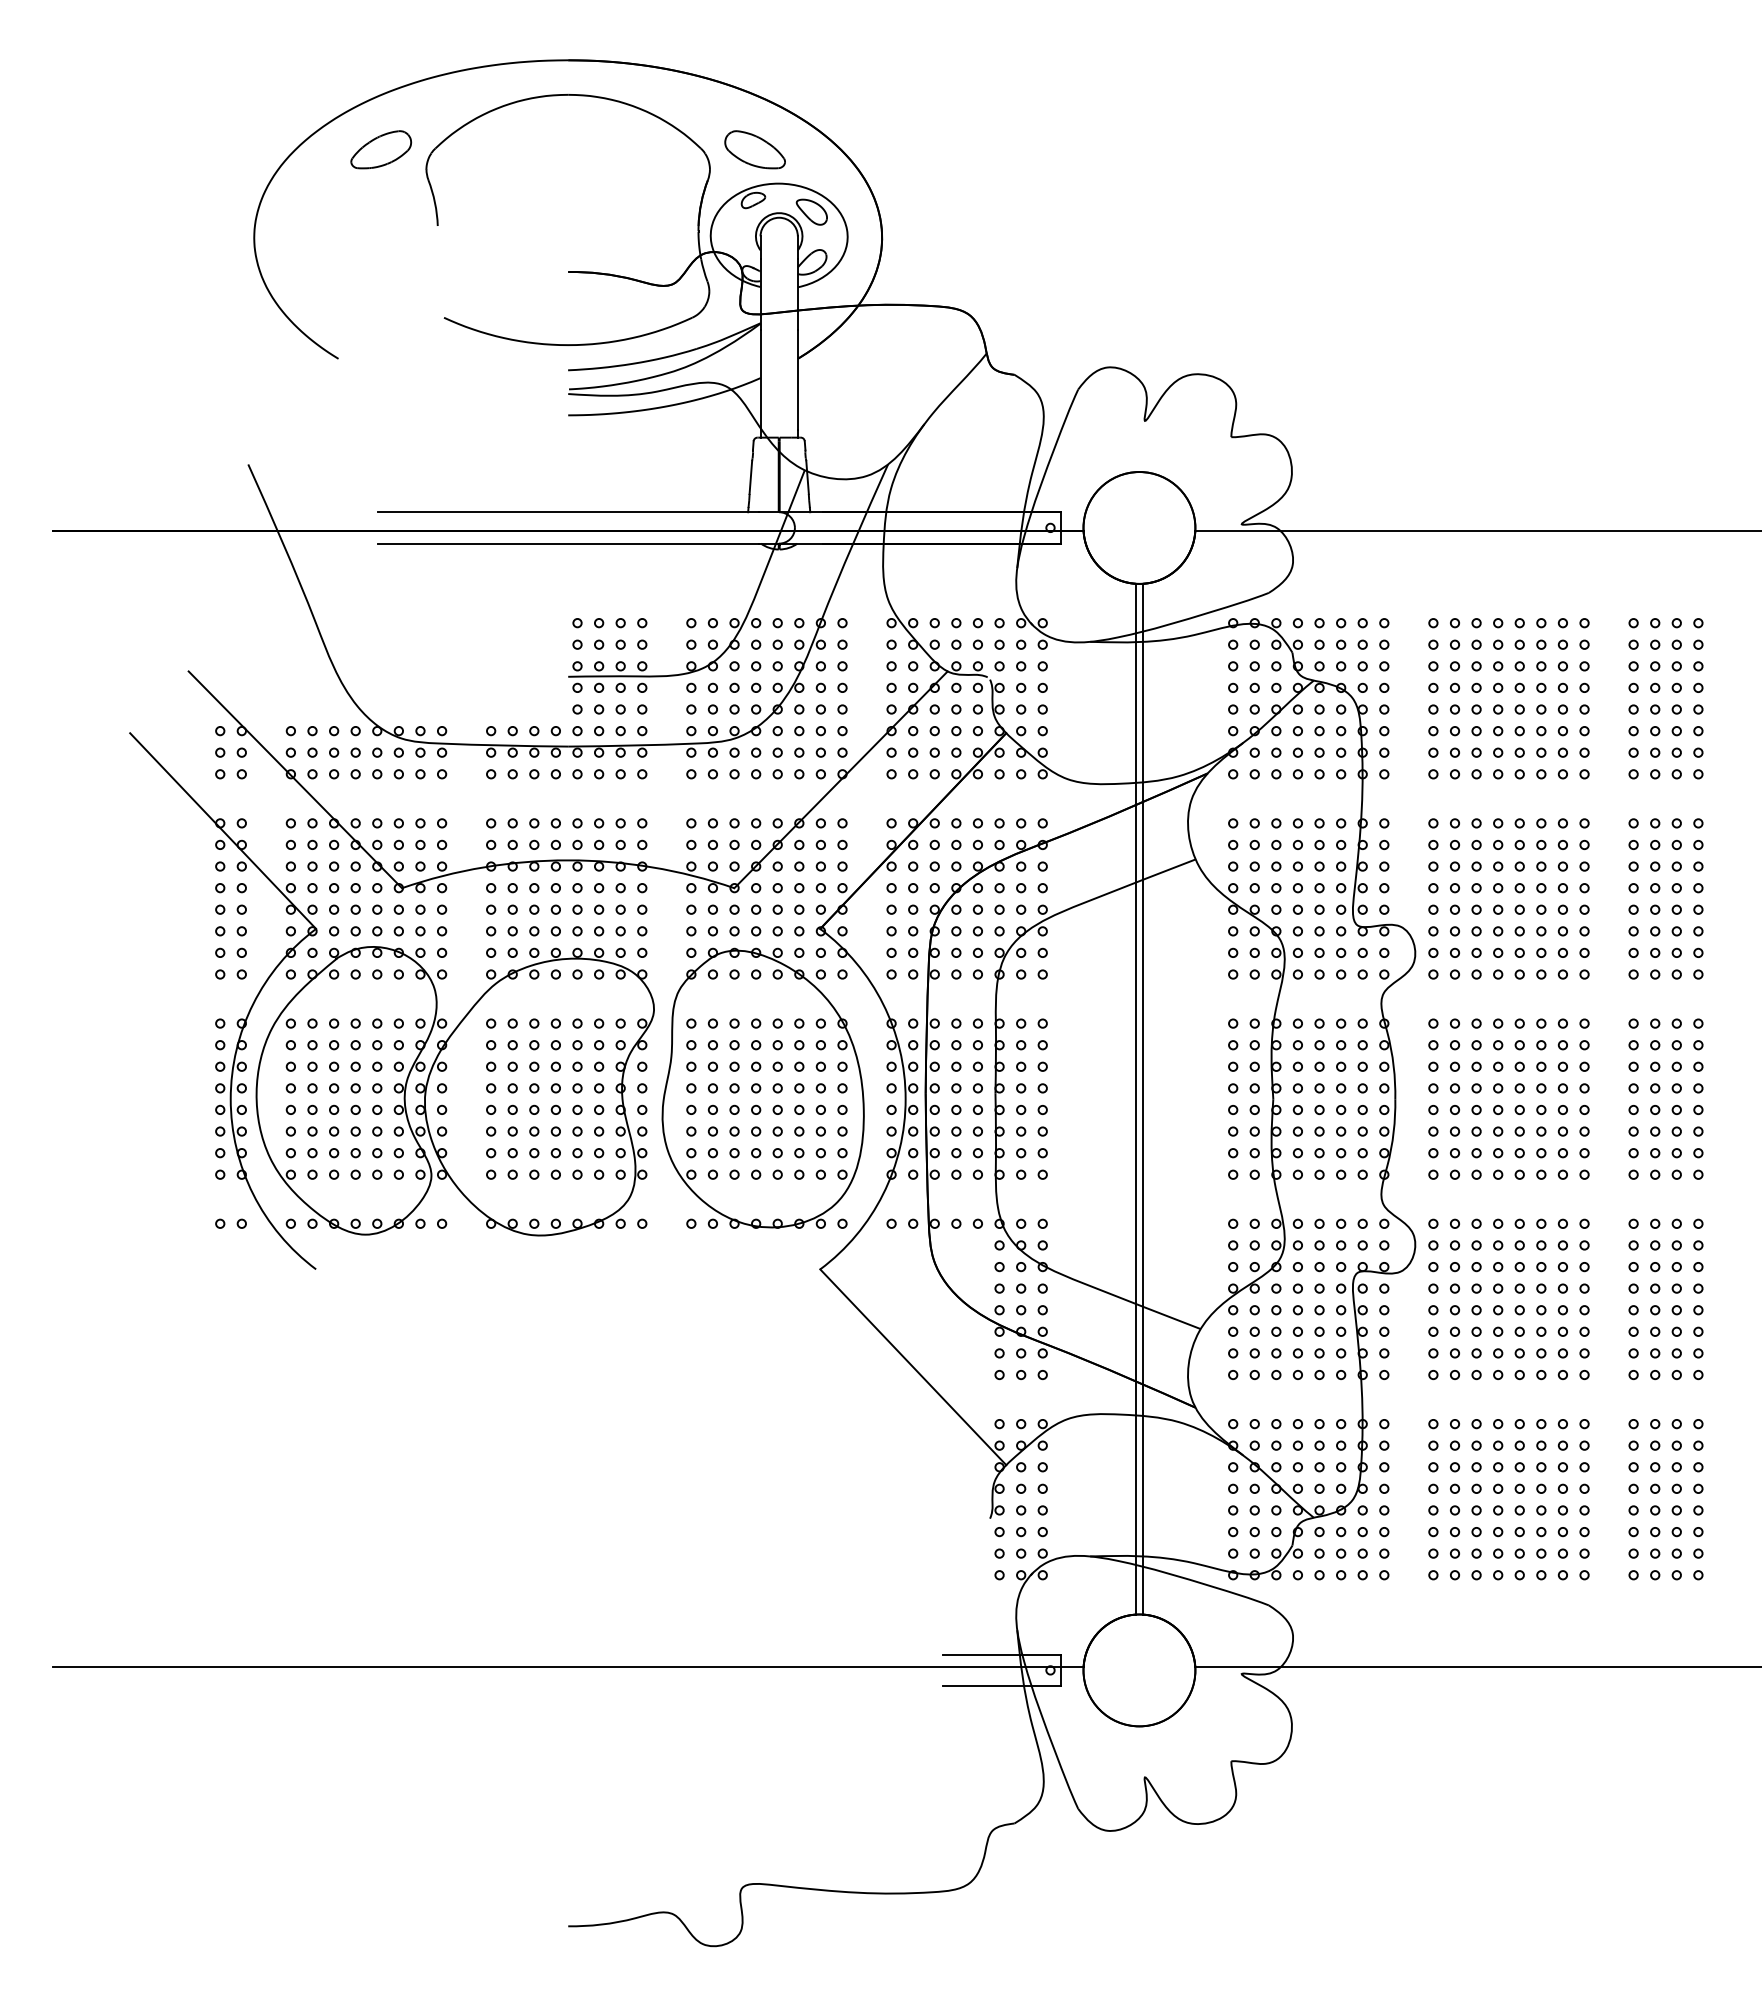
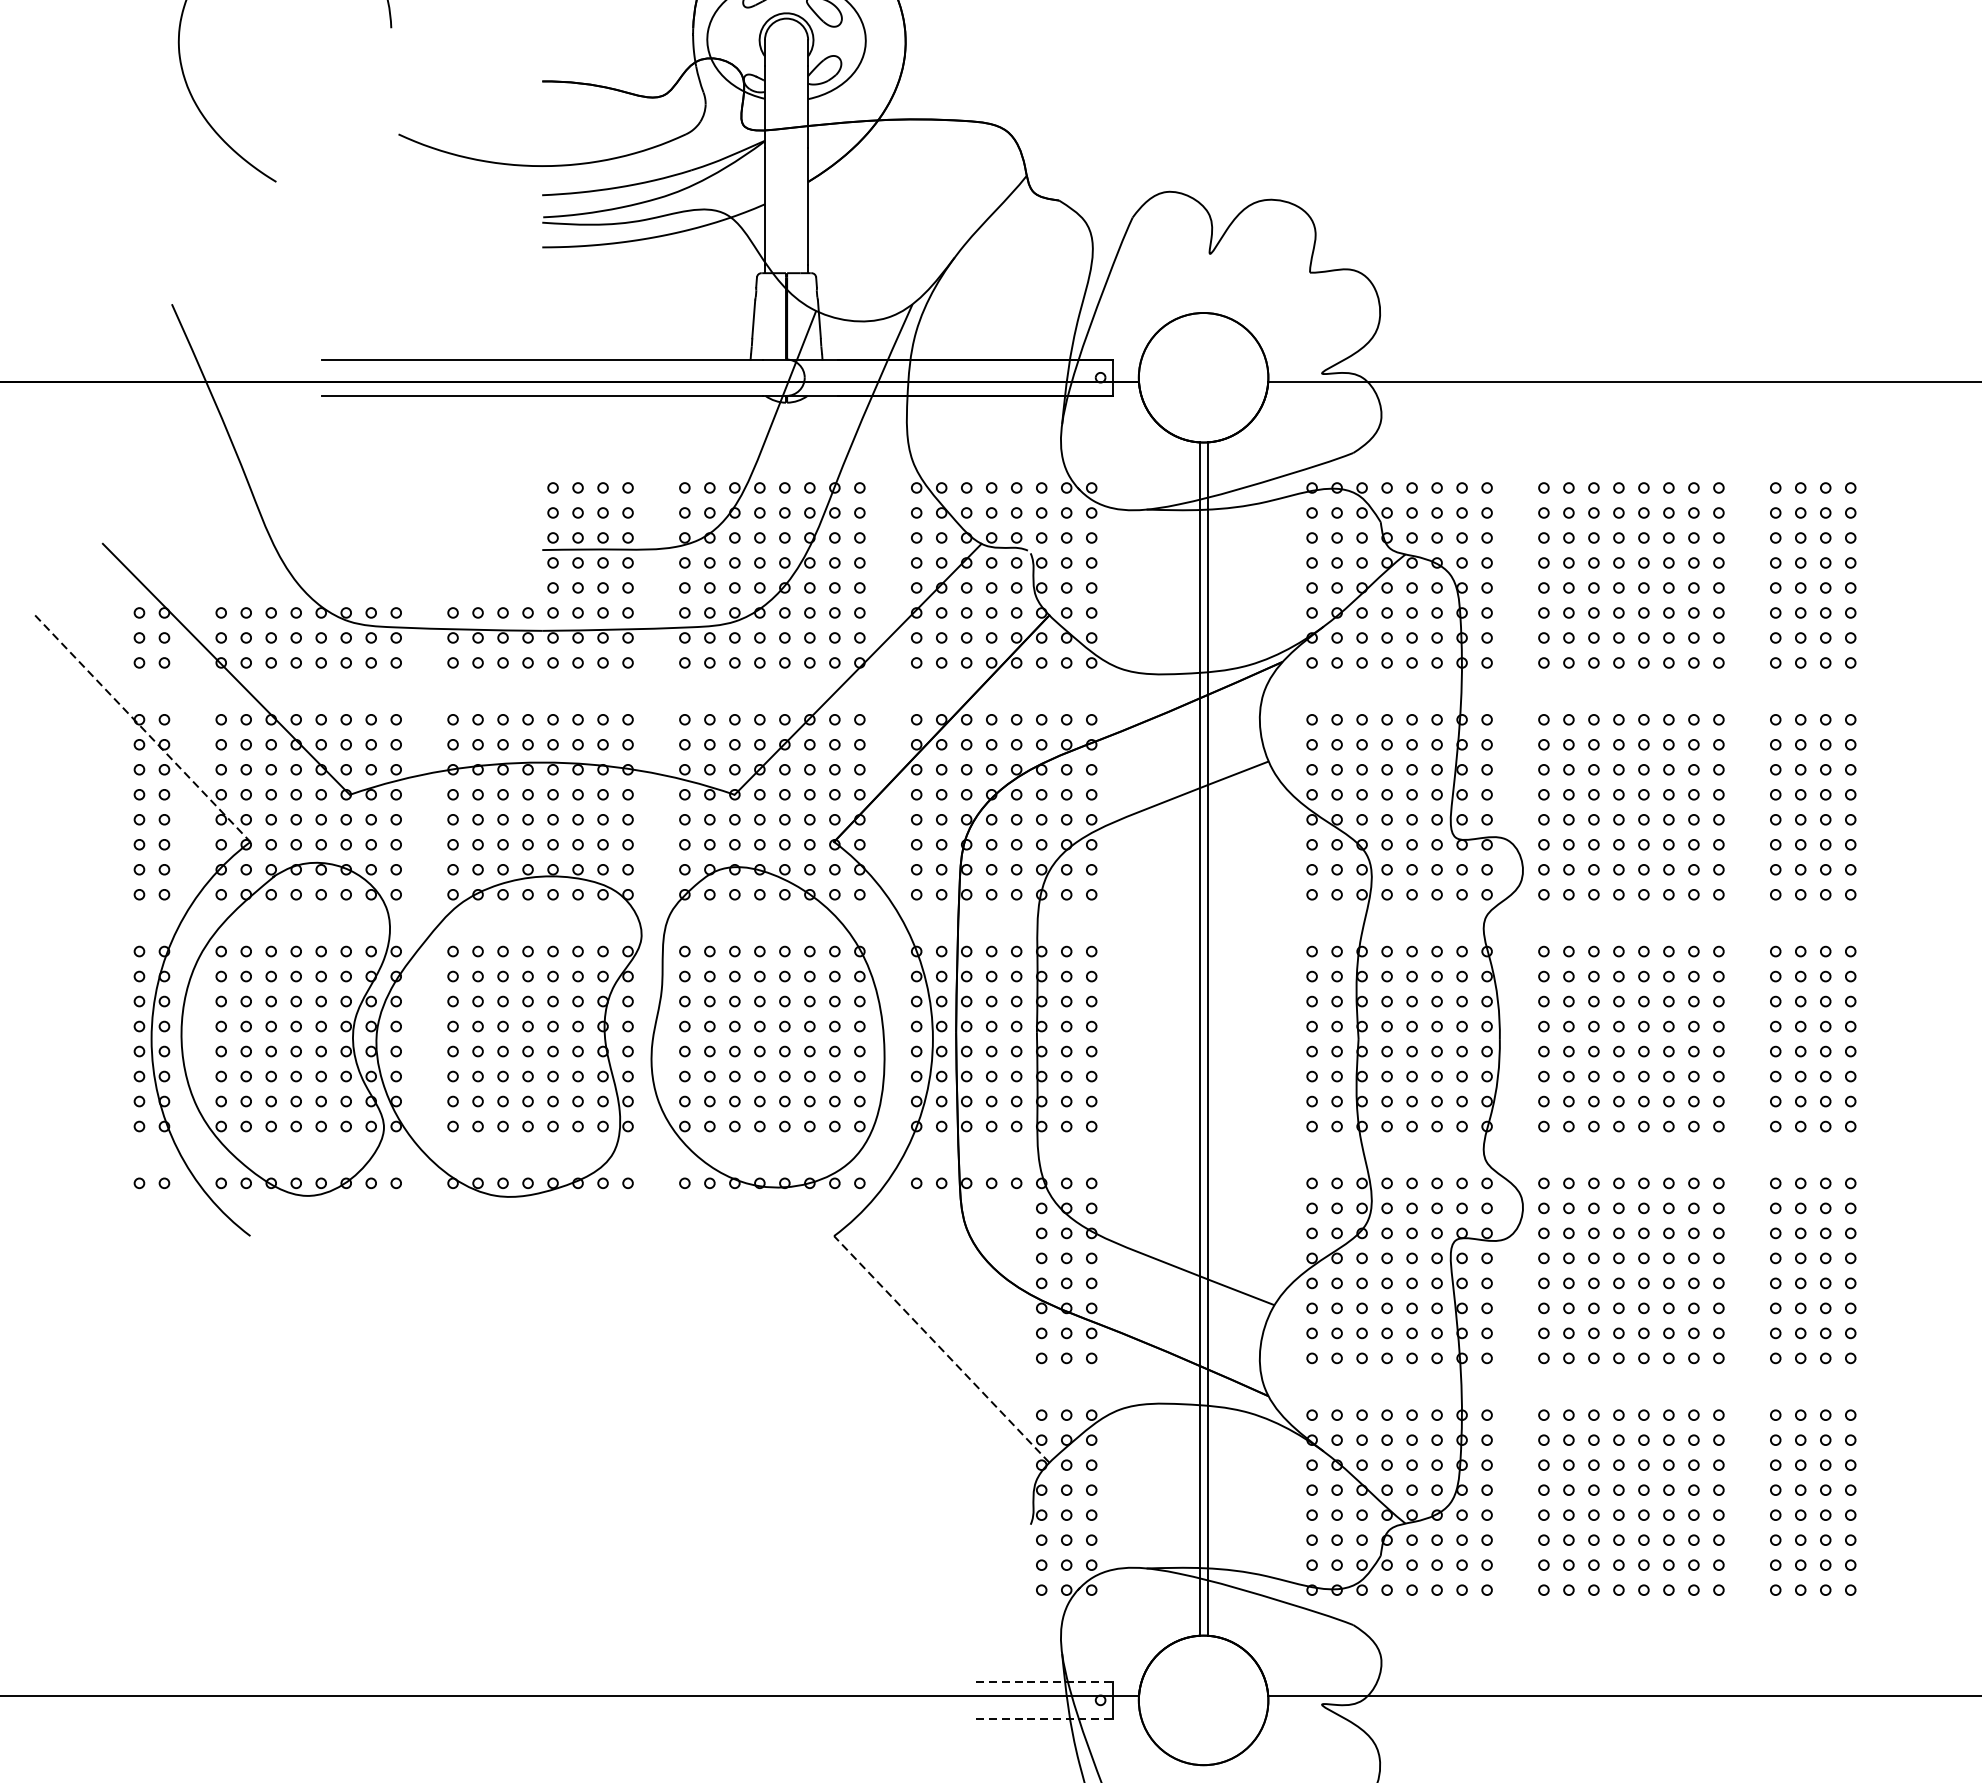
line: (223, 831) -> (143, 729), solid -> dashed
line: (913, 1367) -> (942, 1349), solid -> dashed
line: (1002, 1654) -> (1045, 1681), solid -> dashed
line: (1002, 1686) -> (1045, 1719), solid -> dashed

